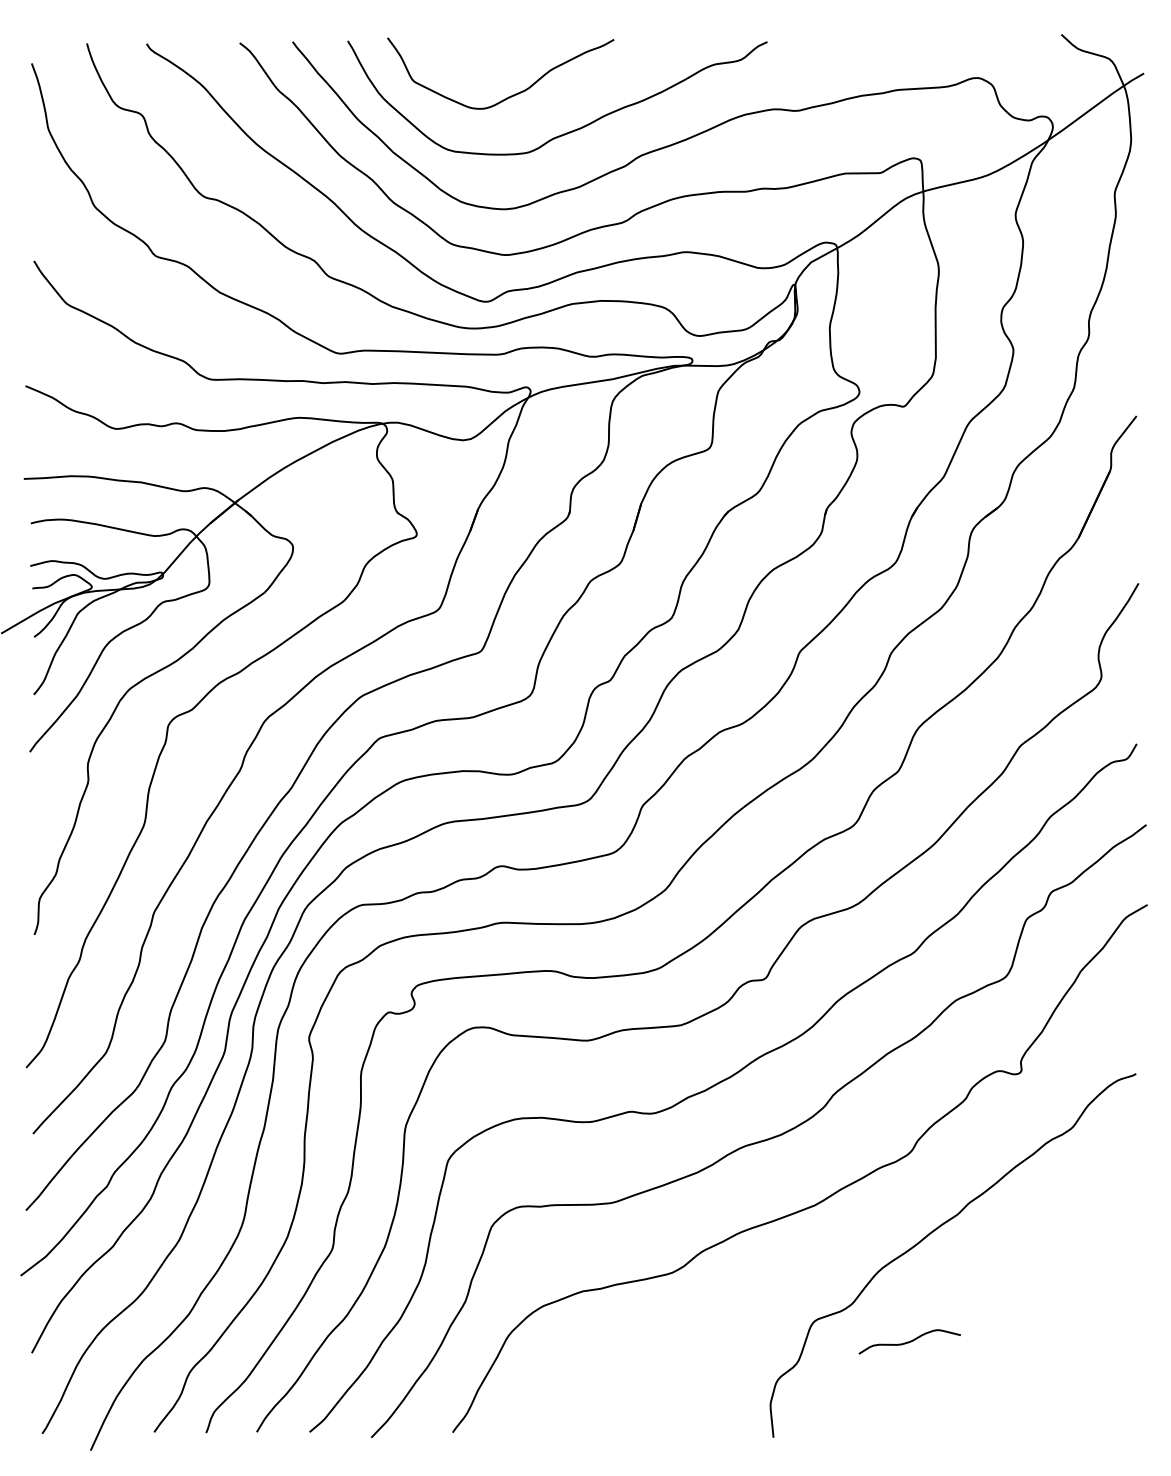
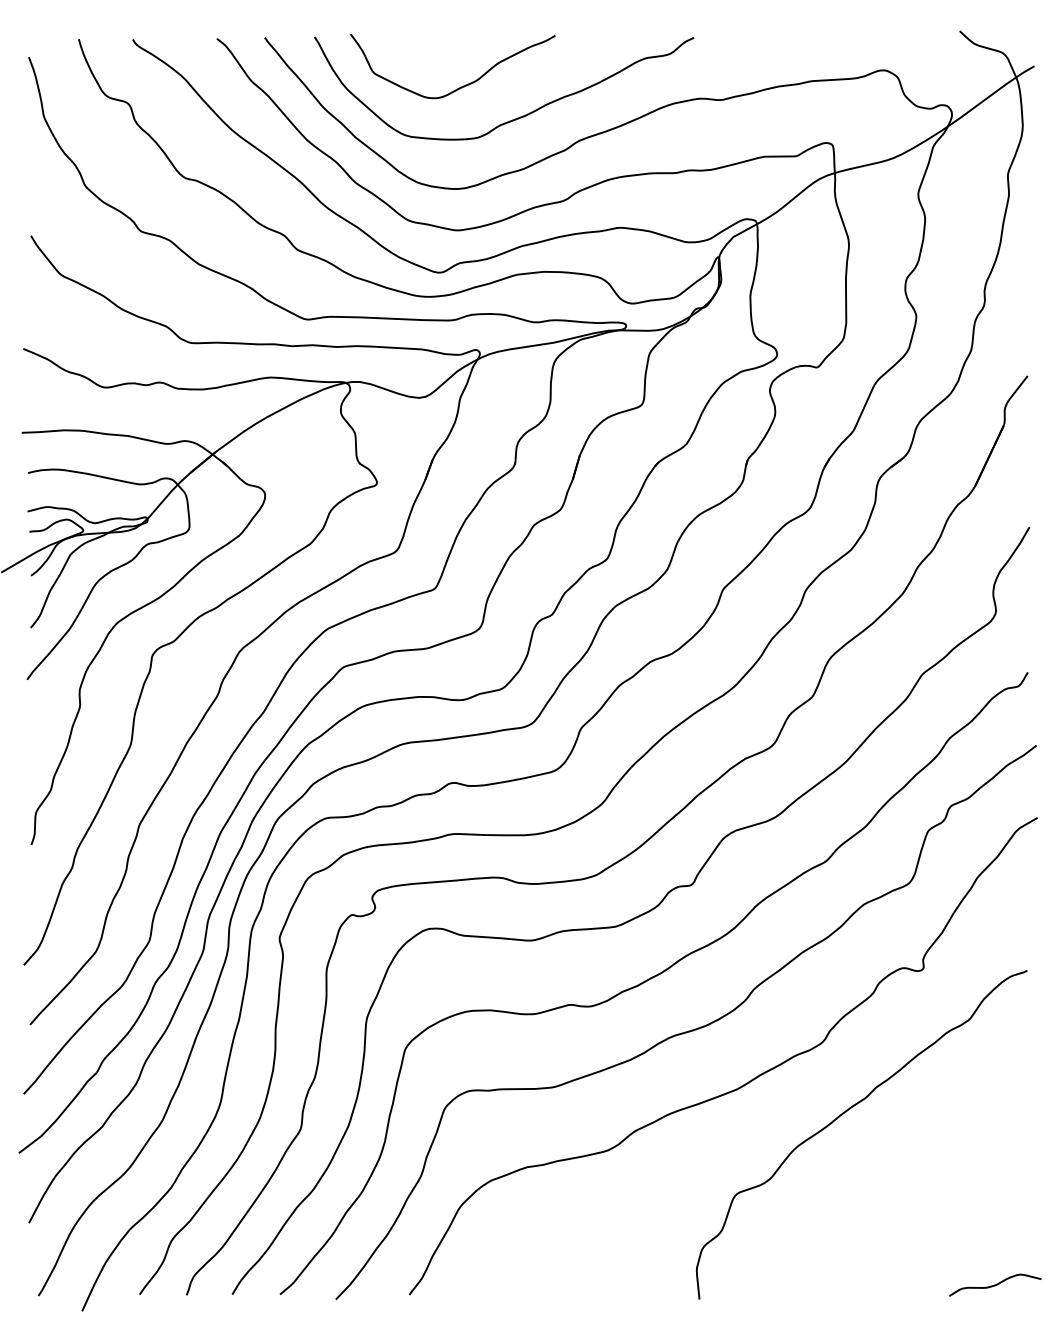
curve: (909, 1341) -> (995, 1284), moved

